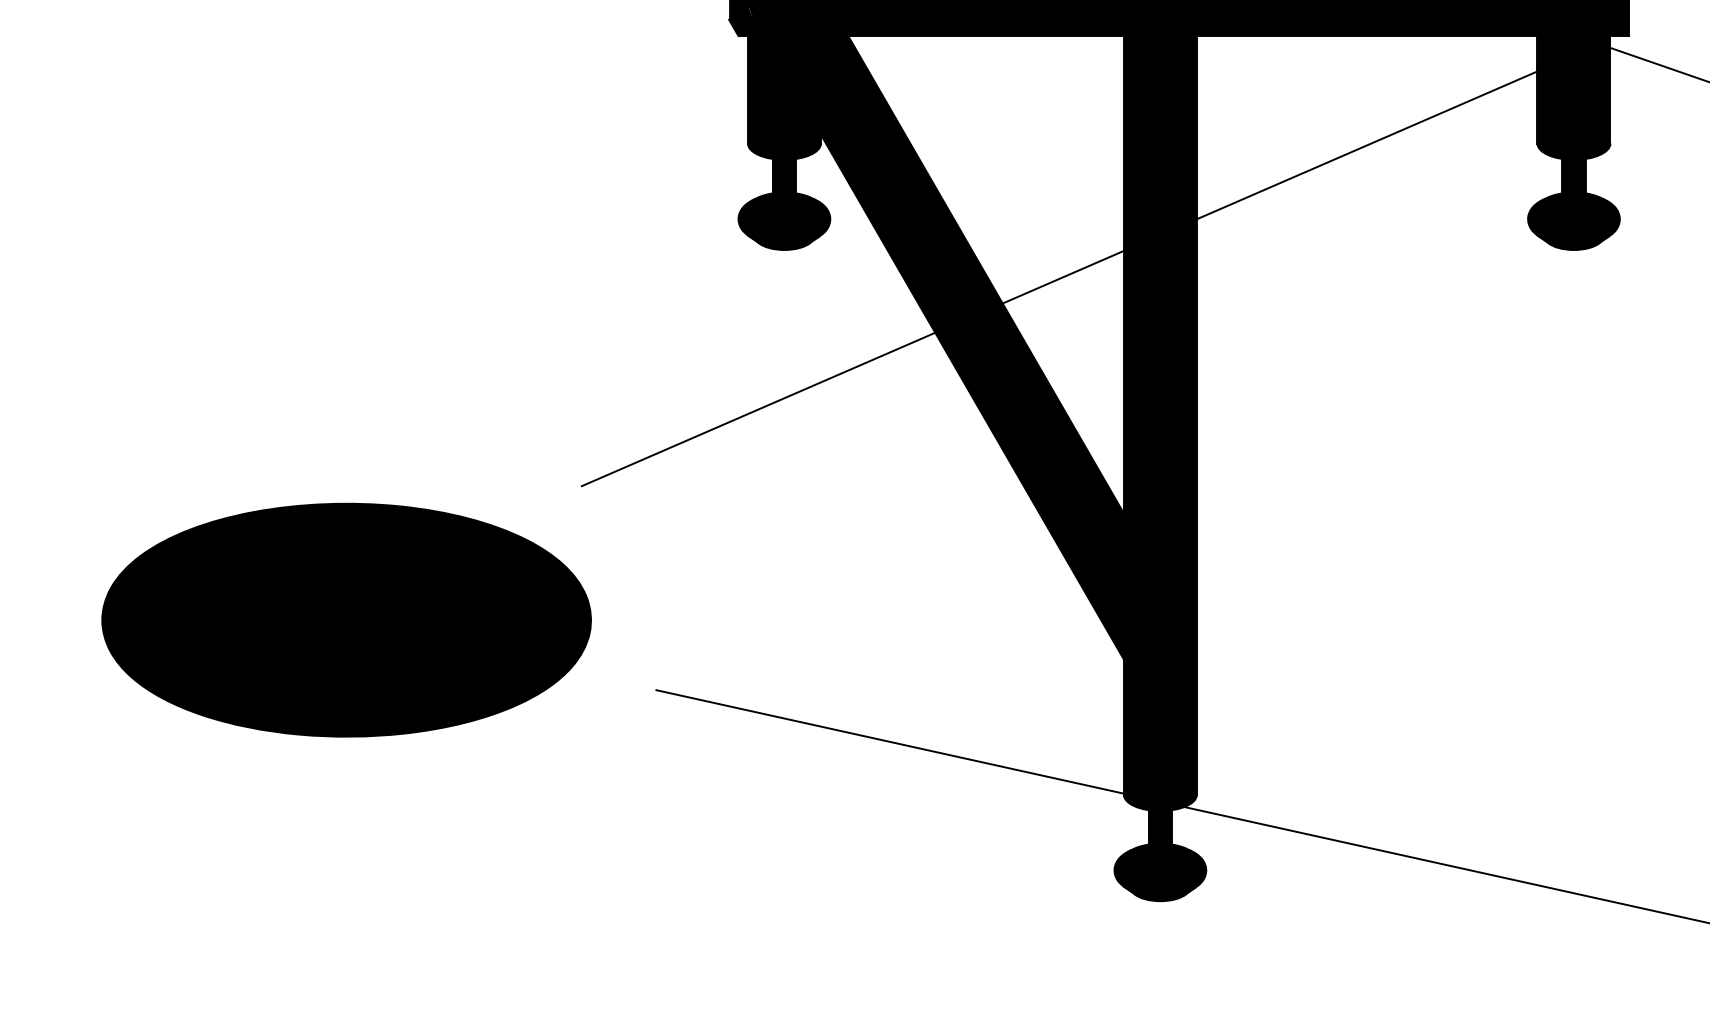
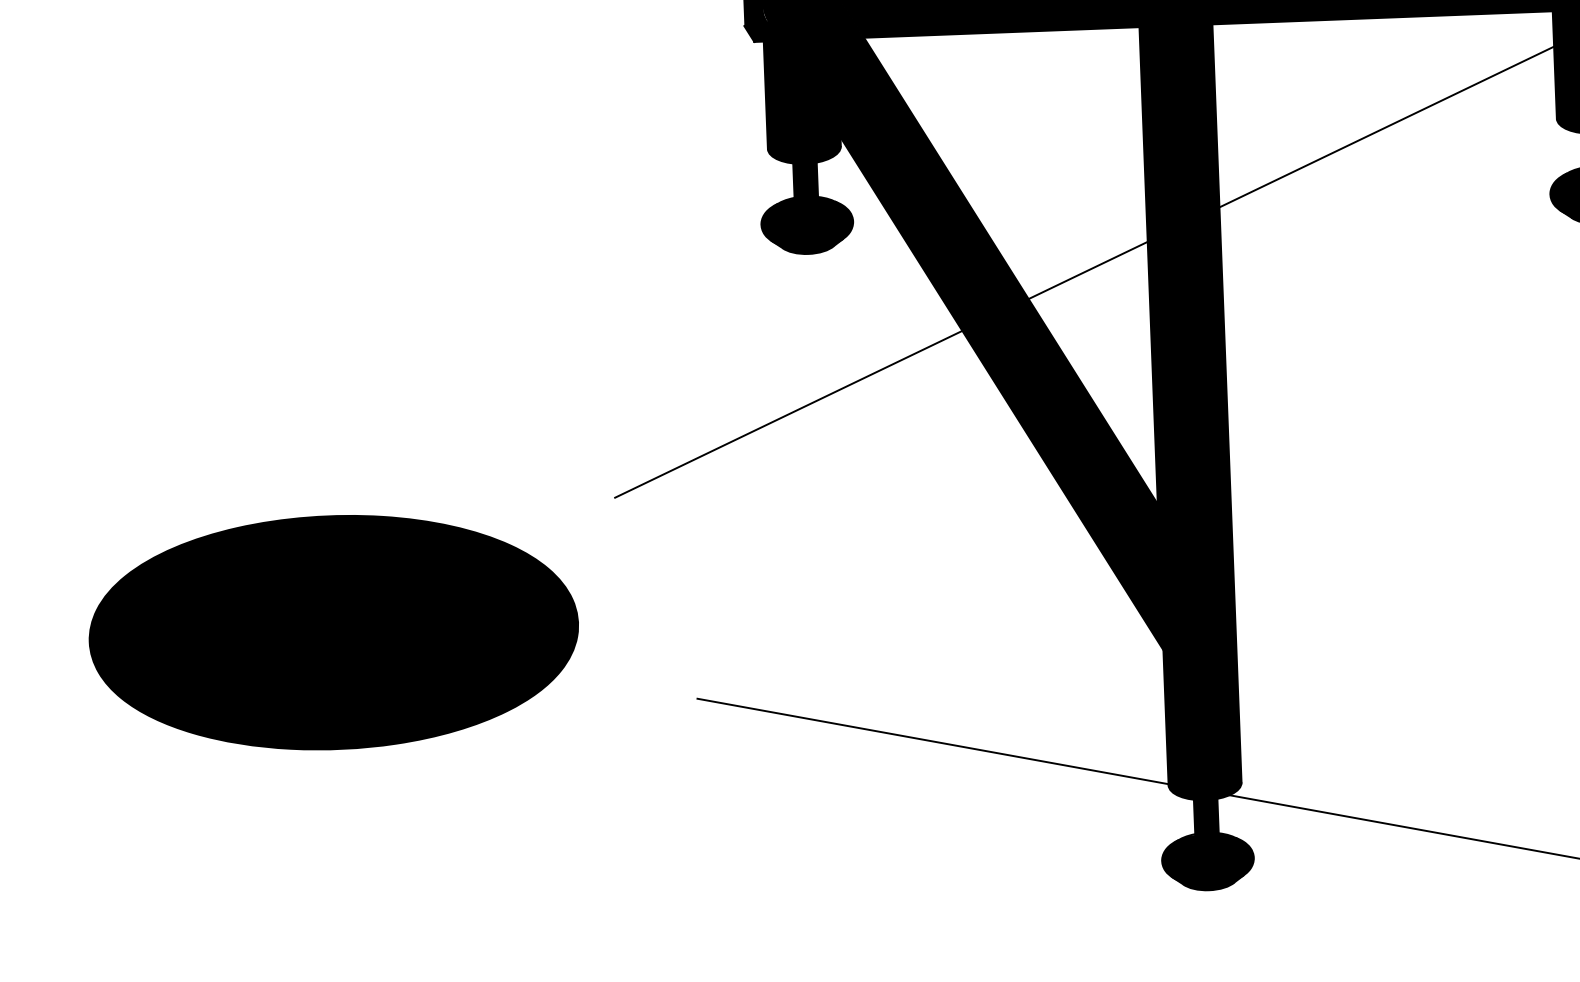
part: (346, 619) -> (333, 631), moved

